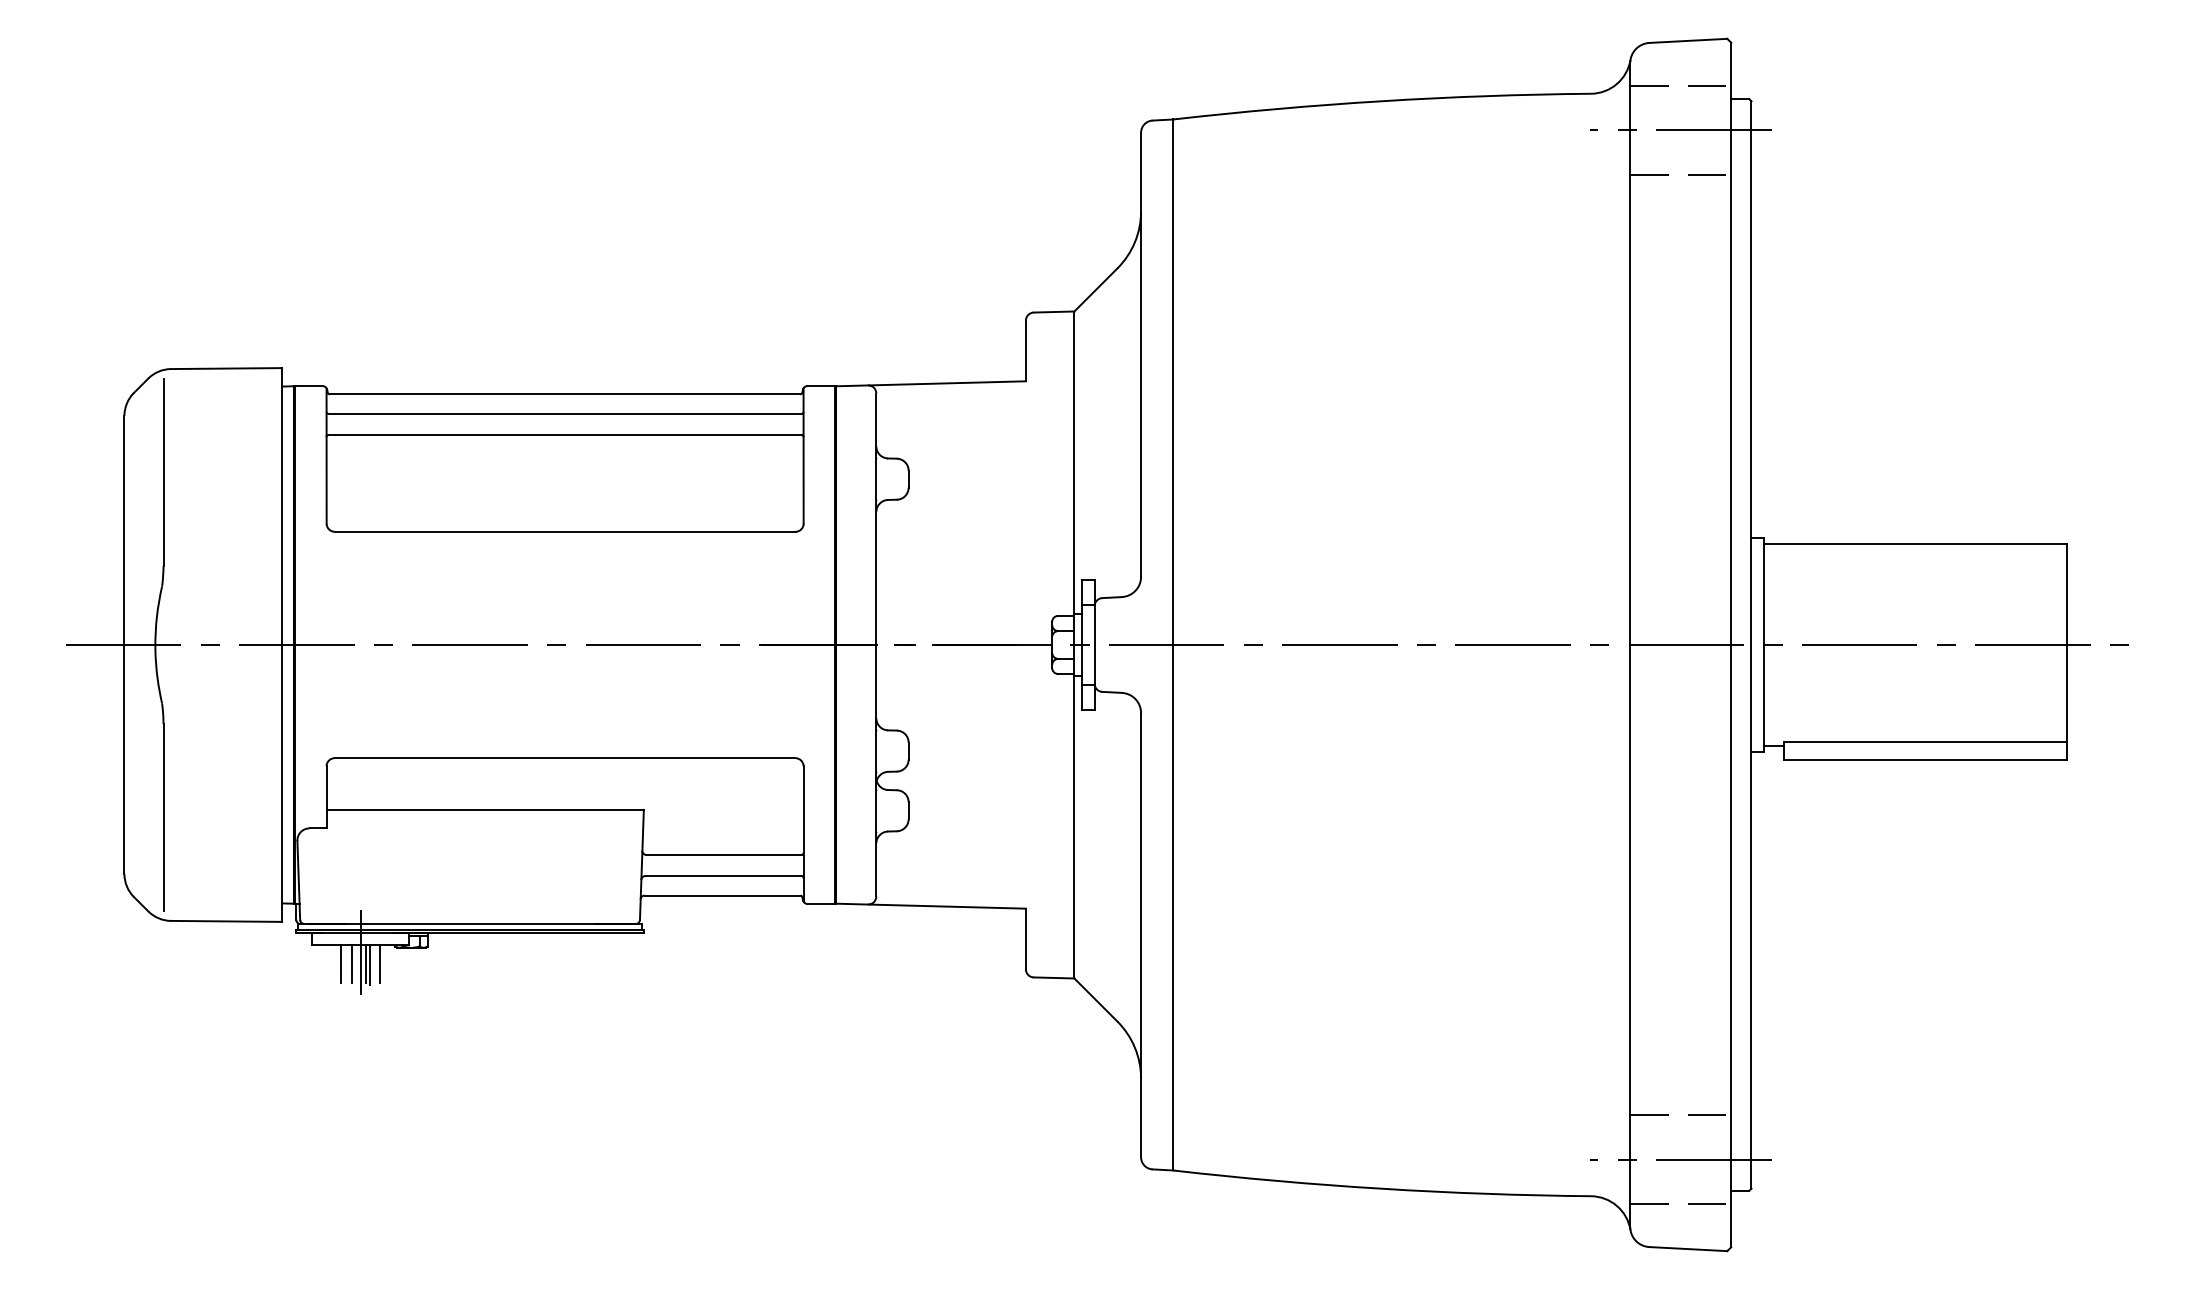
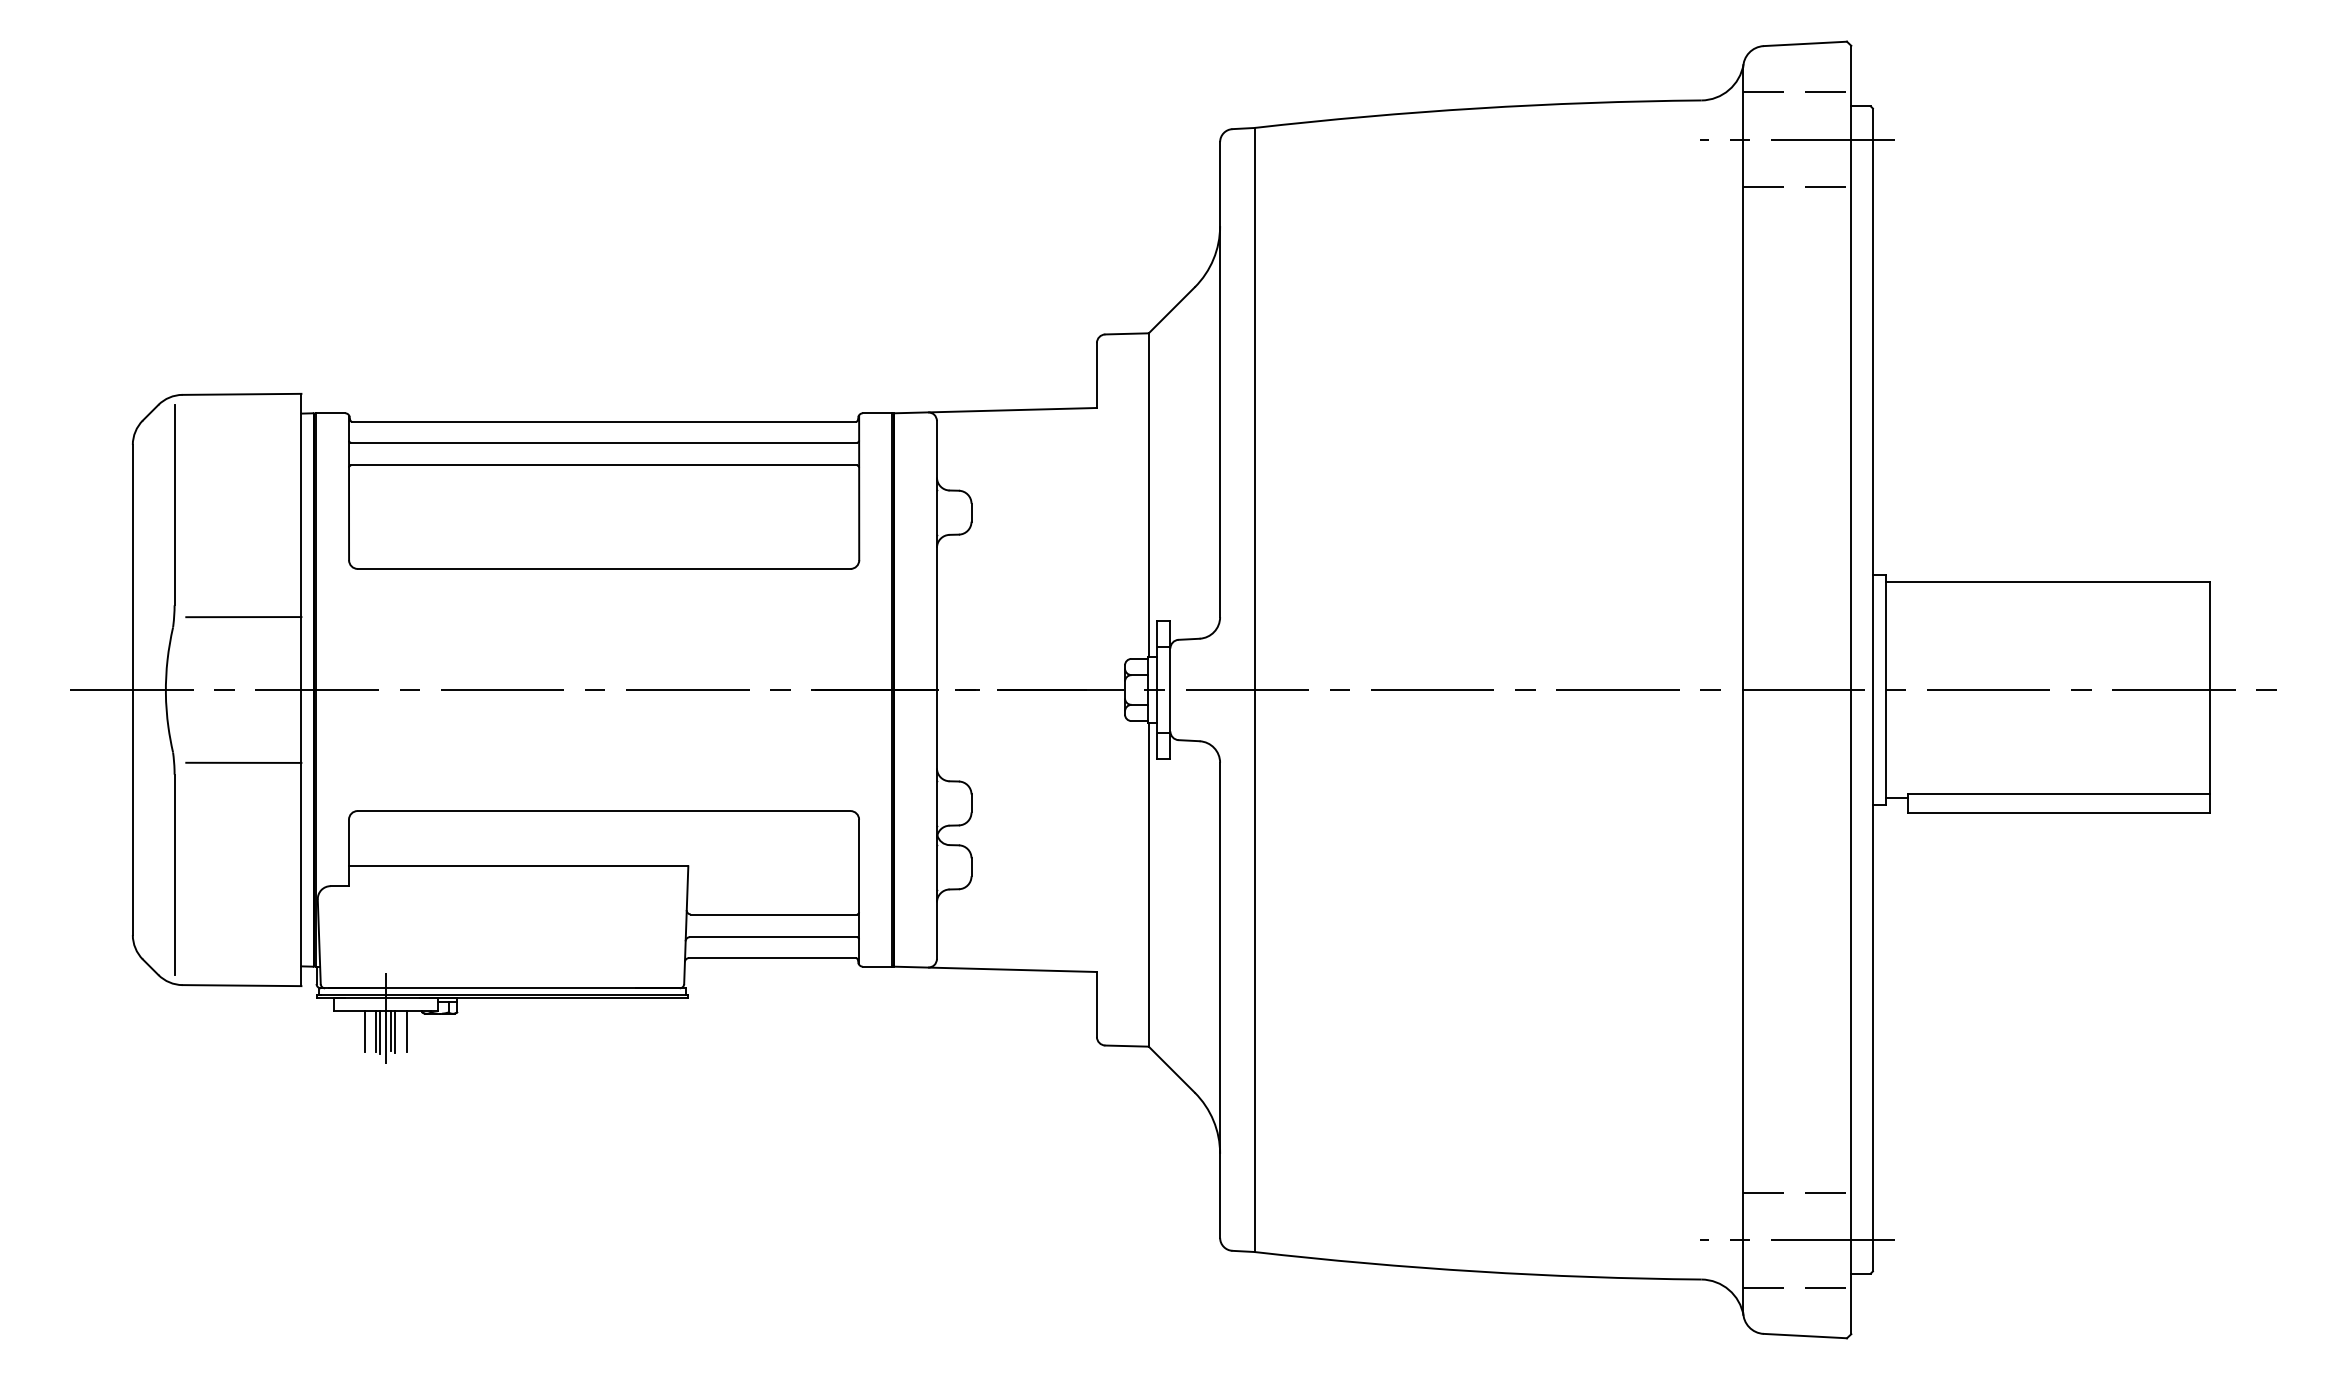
line: (228, 576) -> (244, 616), added
line: (228, 713) -> (244, 763), added
line: (355, 965) -> (379, 1032), added

